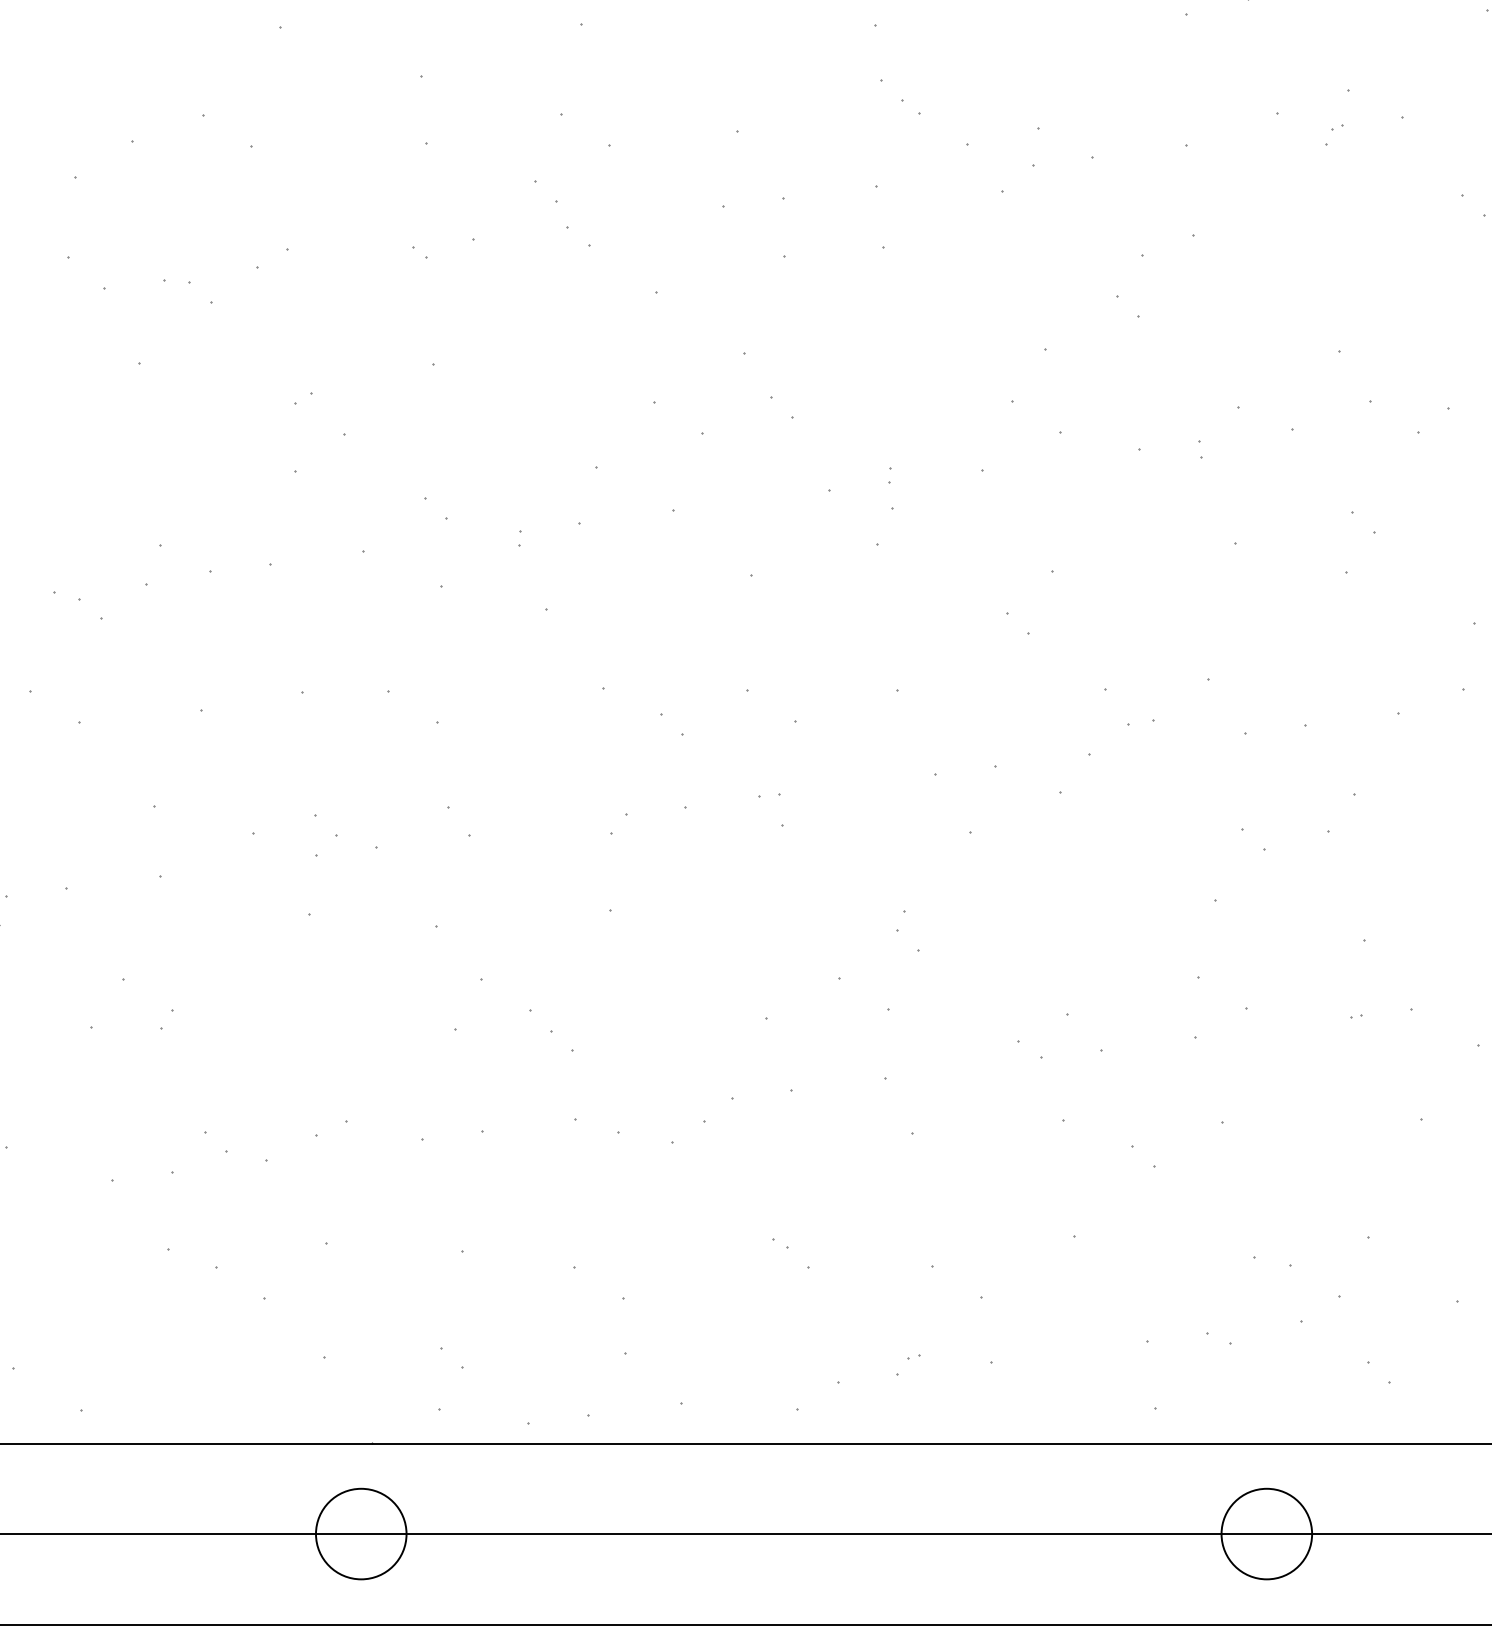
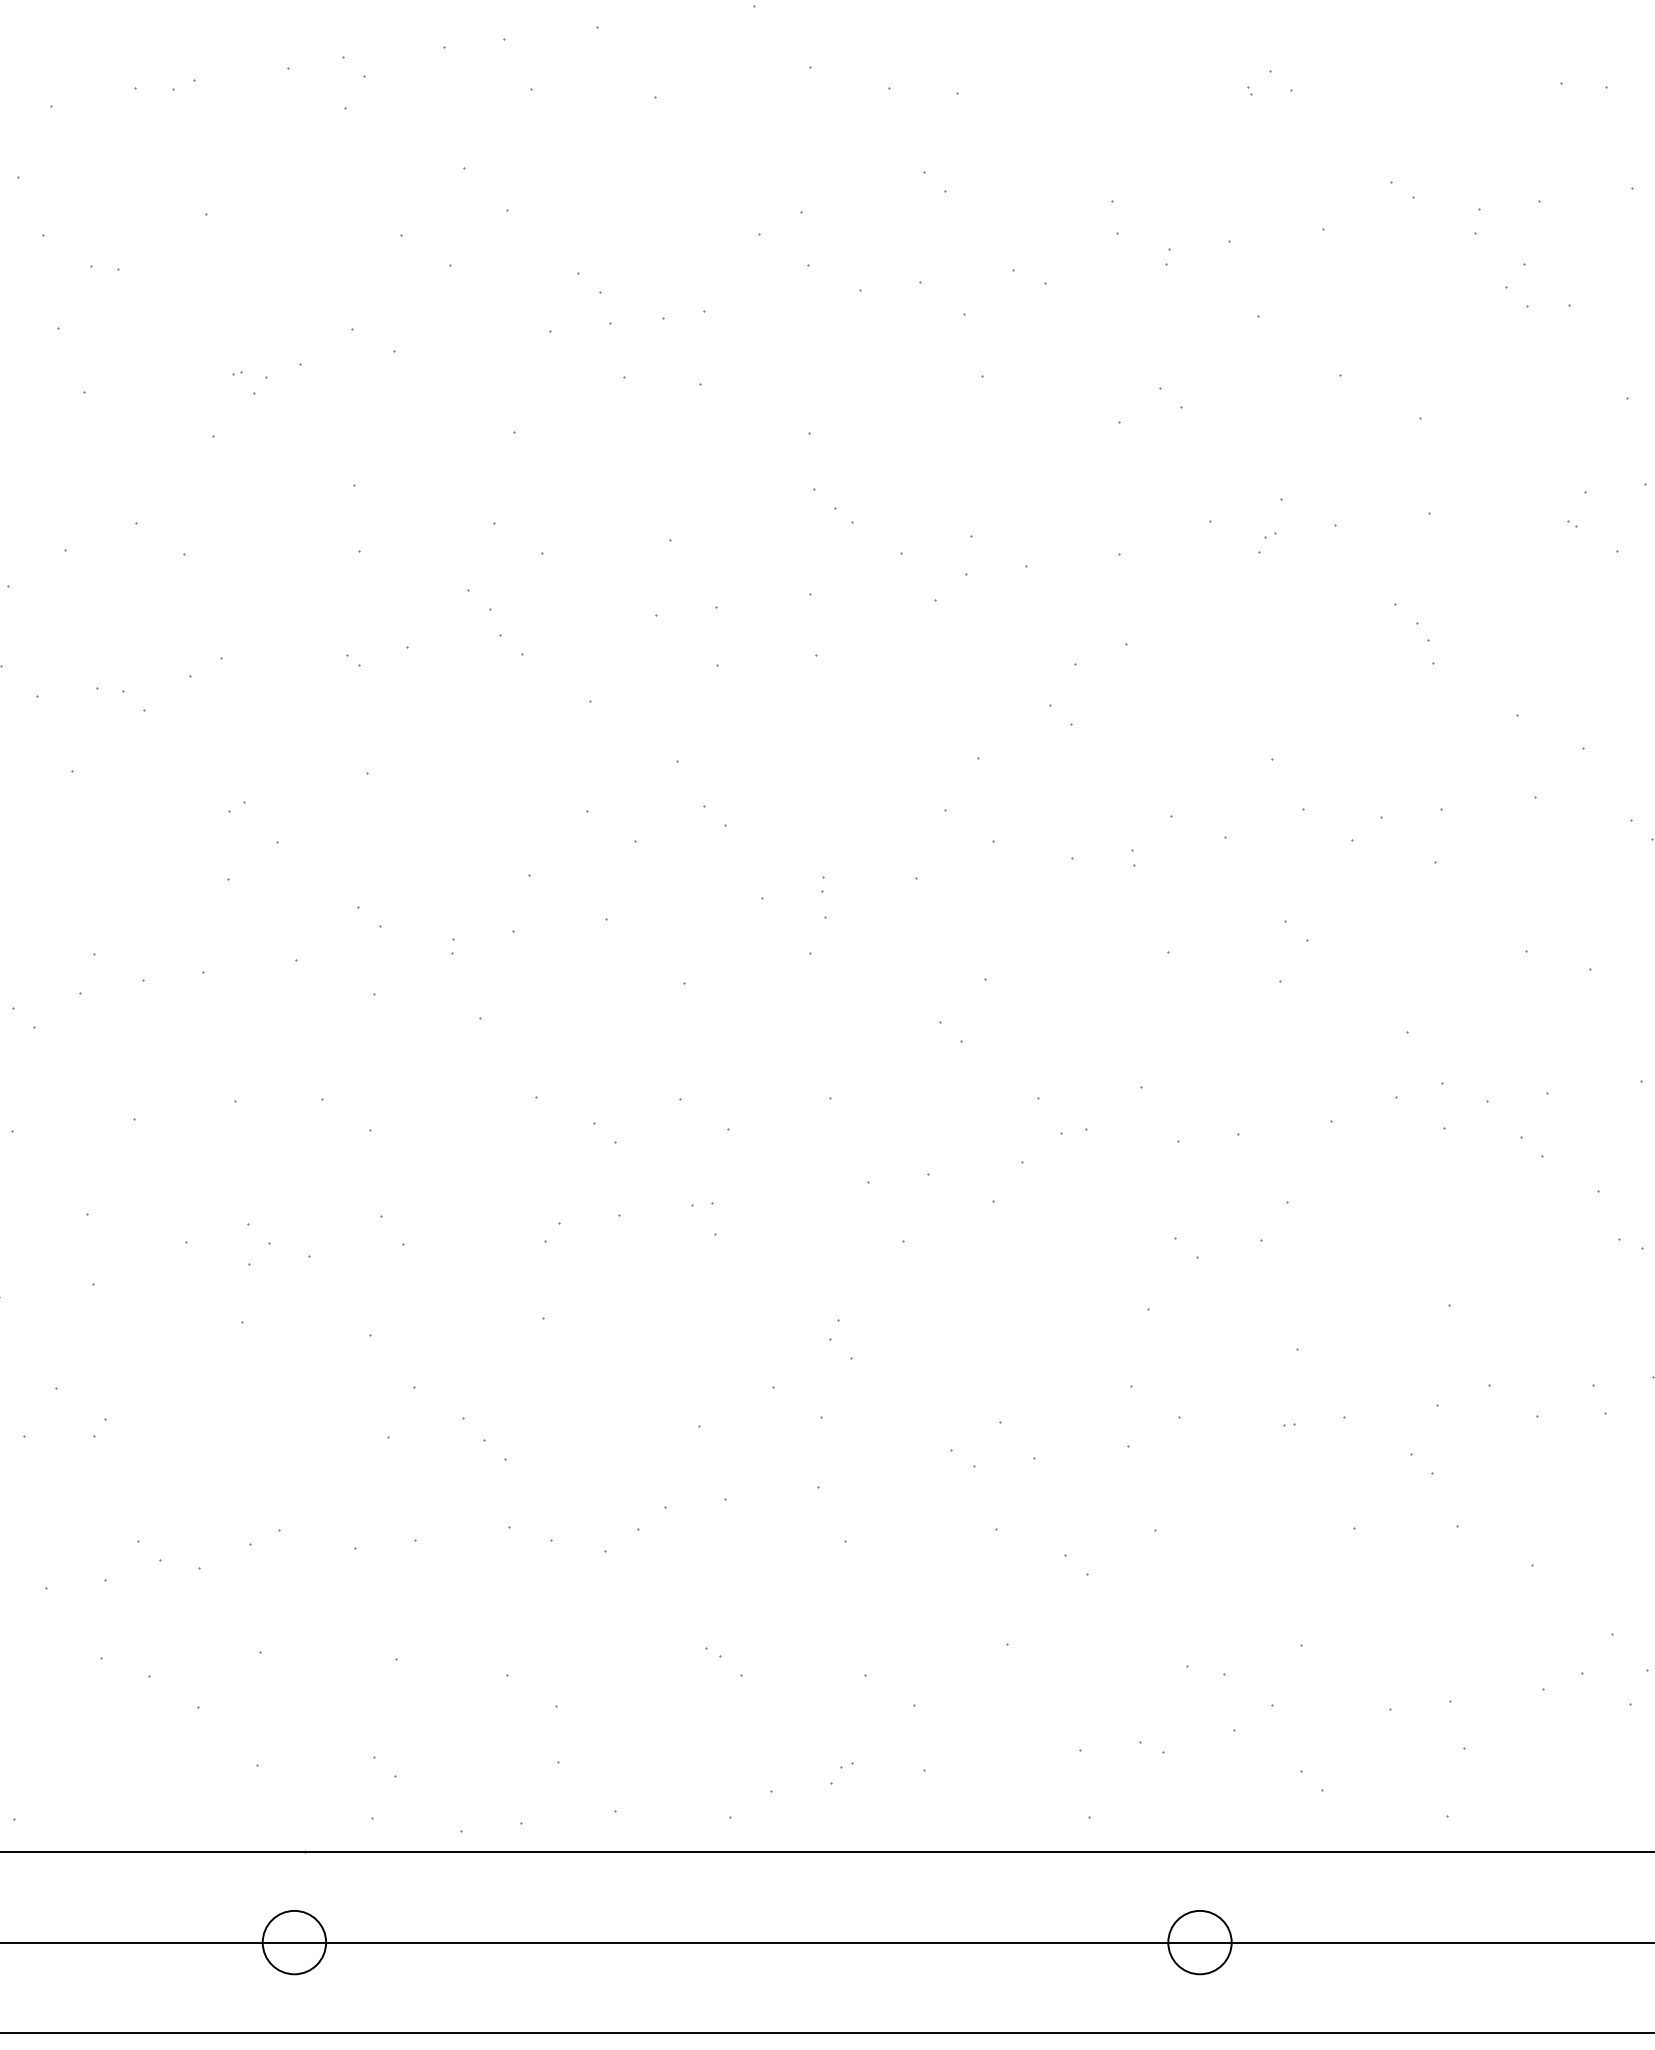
circle: (361, 1533) -> (294, 1942), size x0.7
circle: (1266, 1533) -> (1199, 1942), size x0.7

